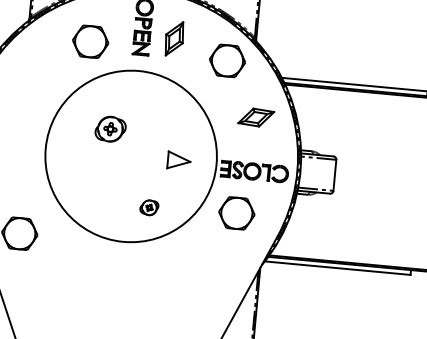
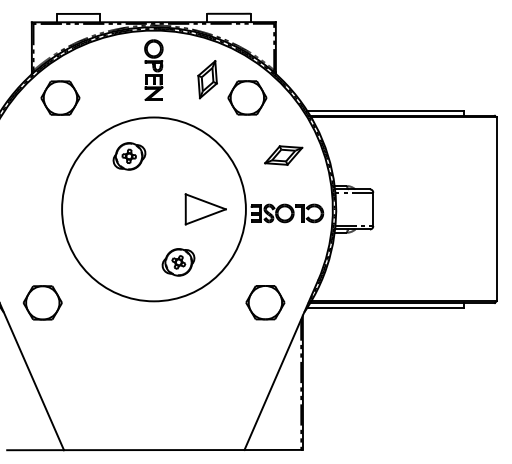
part: (174, 38) -> (207, 79), moved
part: (90, 41) -> (60, 97), moved
part: (110, 129) -> (129, 156), moved
part: (178, 160) -> (205, 209), size x1.67
part: (149, 207) -> (178, 262), size x1.67
part: (236, 213) -> (265, 302), moved

